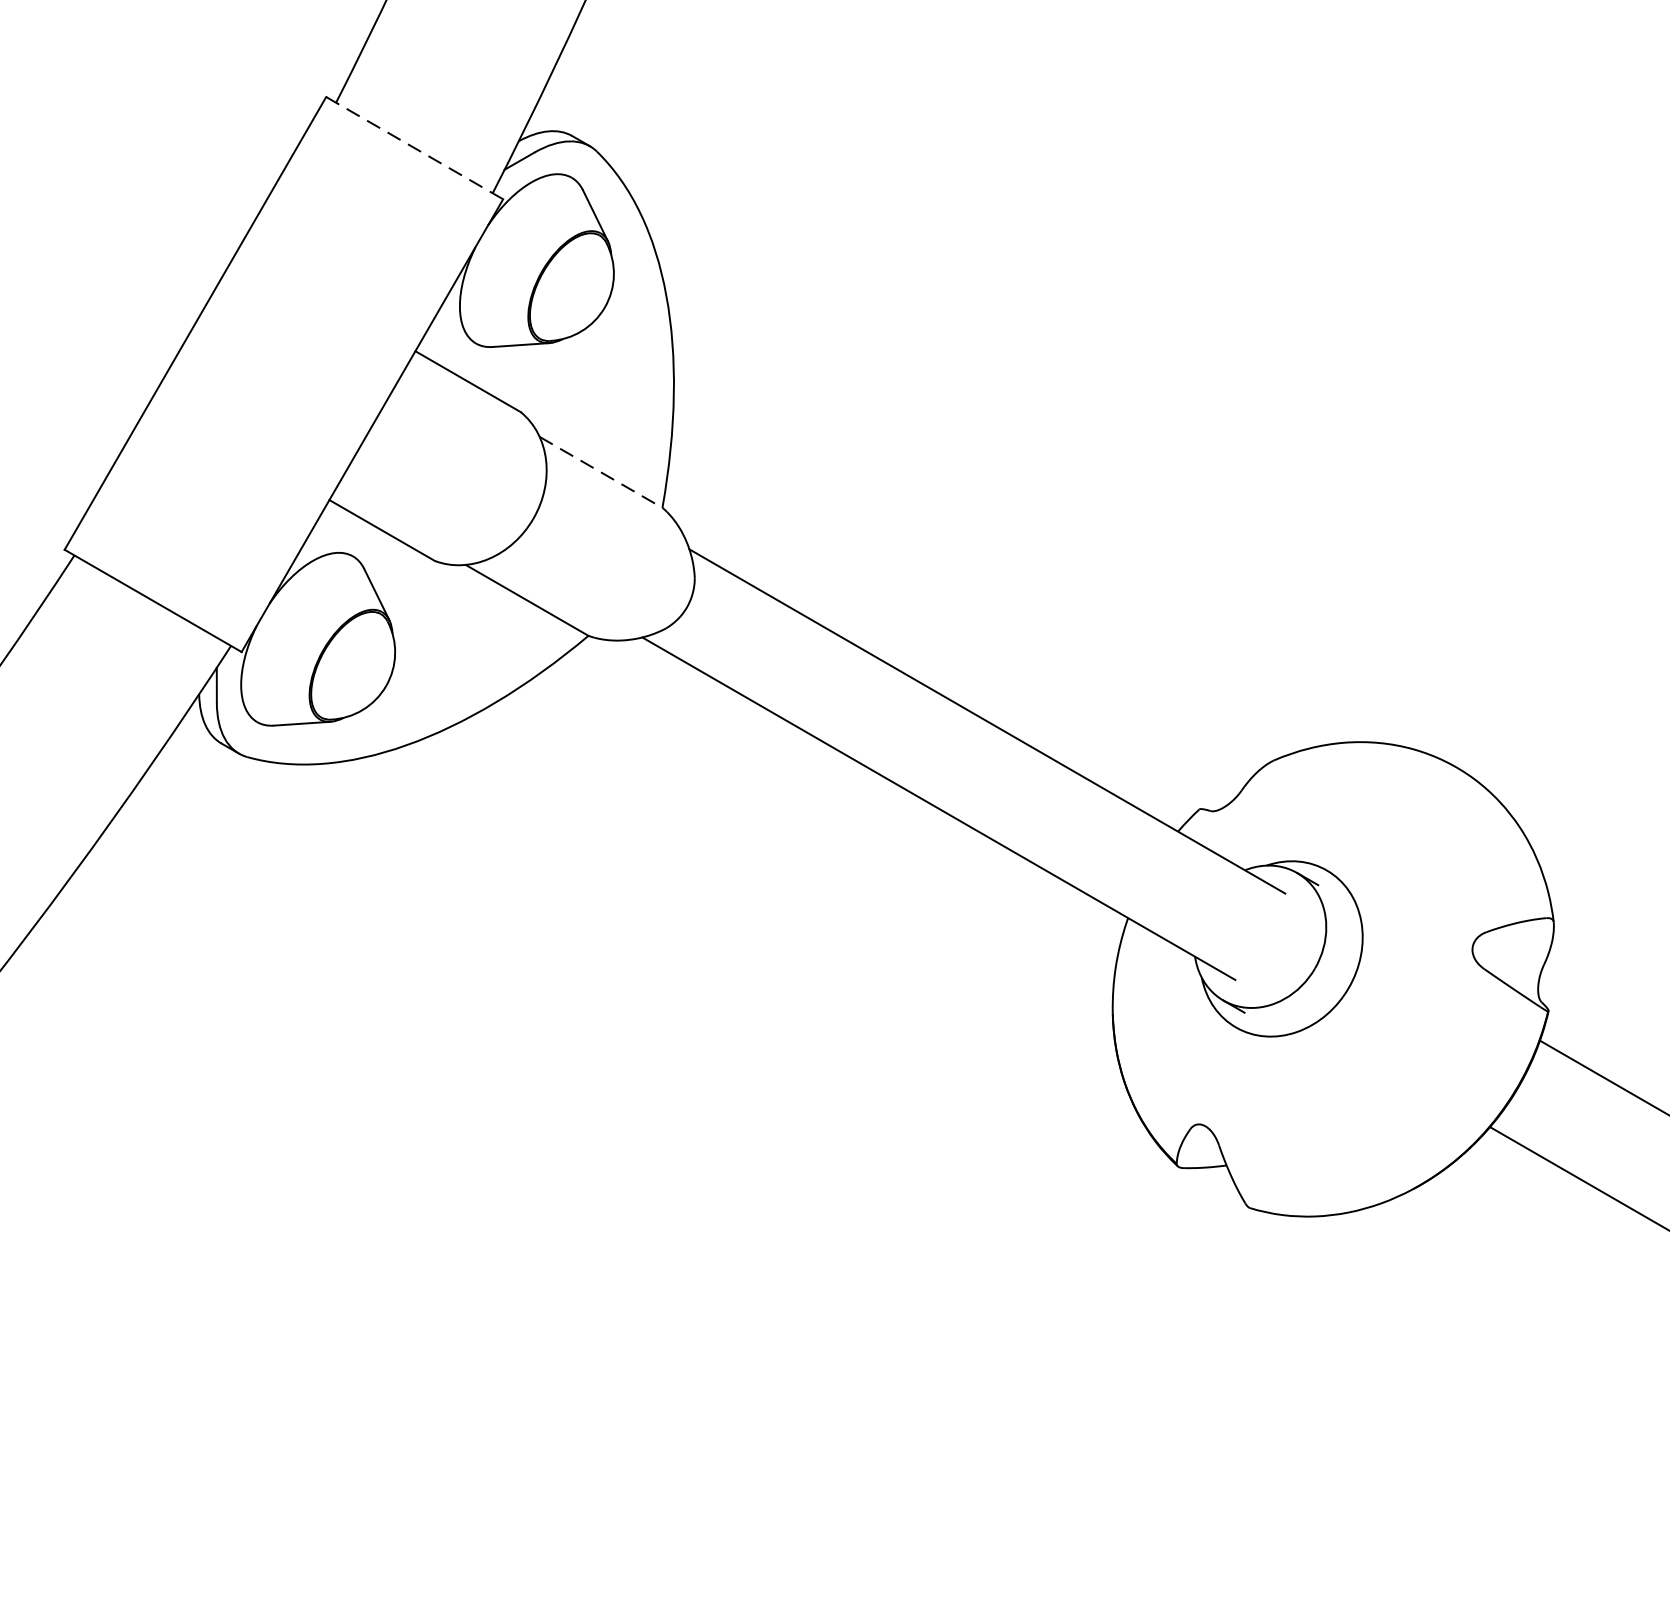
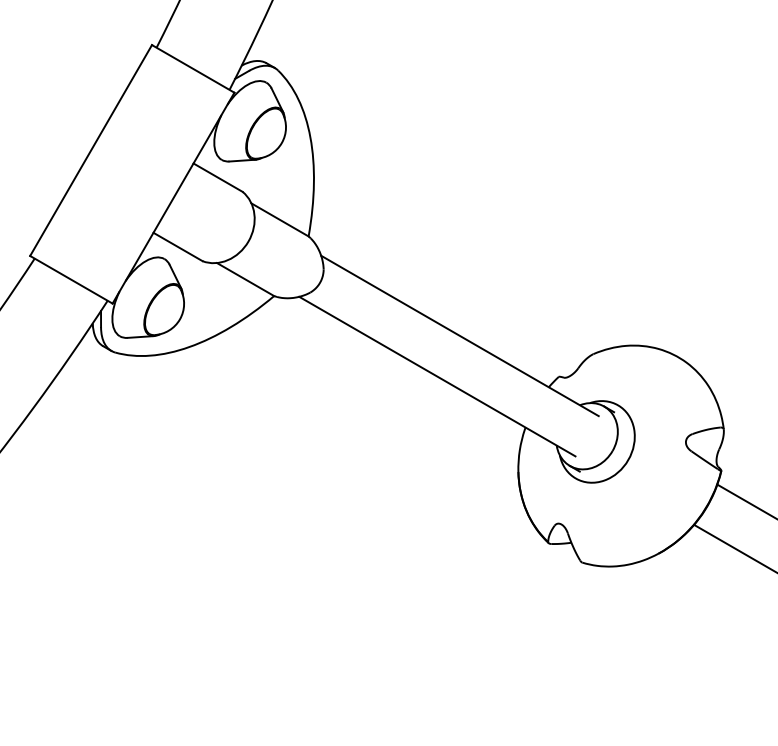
line: (415, 147) -> (193, 68), dashed -> solid
line: (602, 473) -> (280, 220), dashed -> solid

